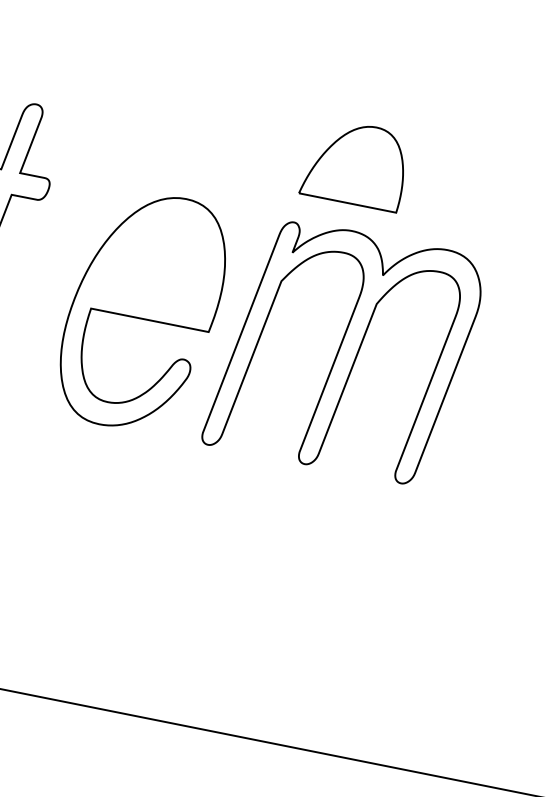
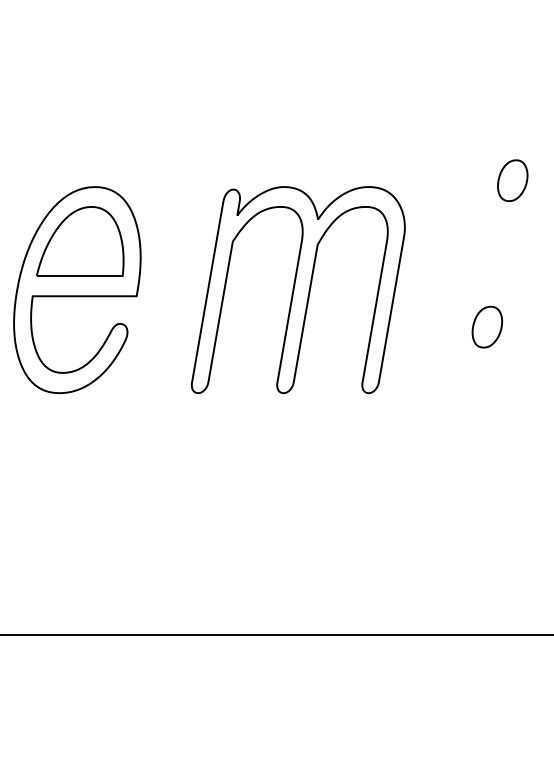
part: (356, 164) -> (80, 241), moved
part: (343, 351) -> (297, 290), moved

